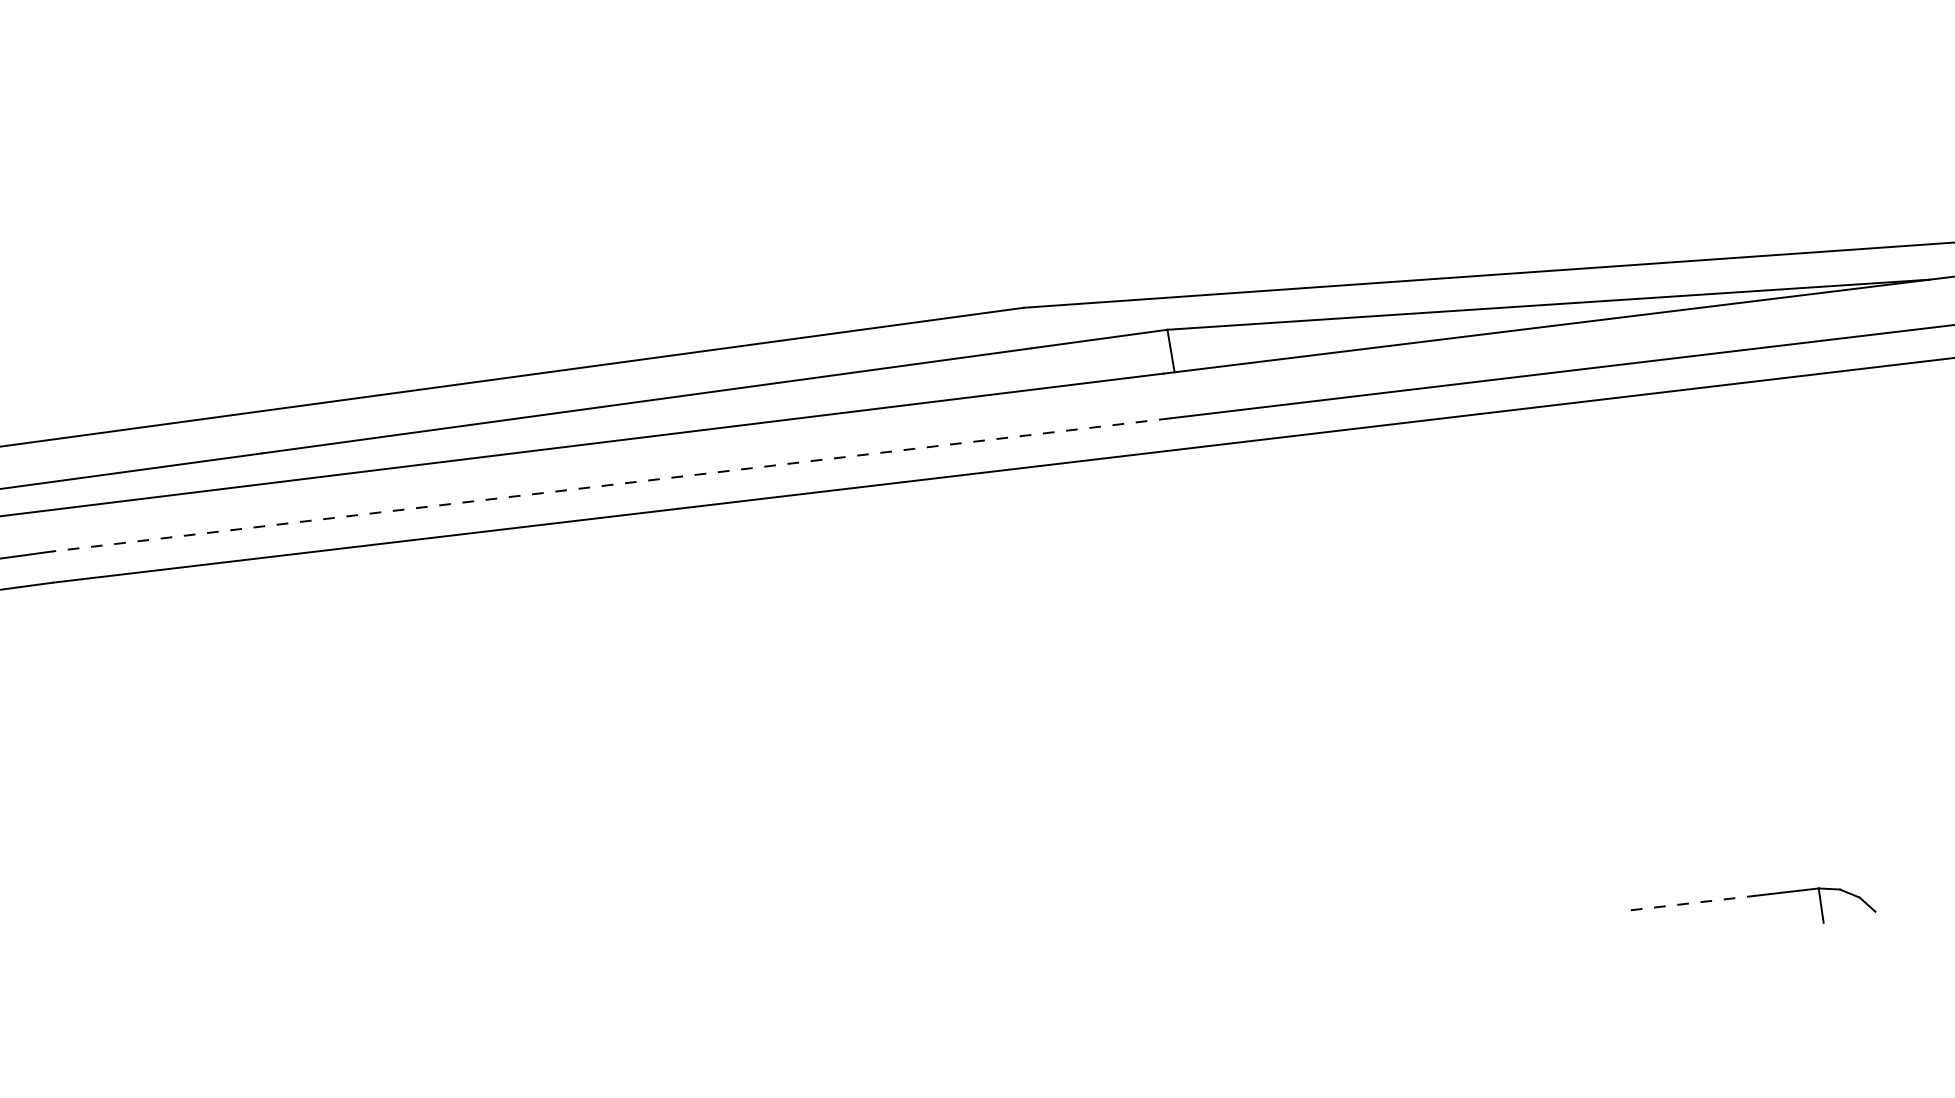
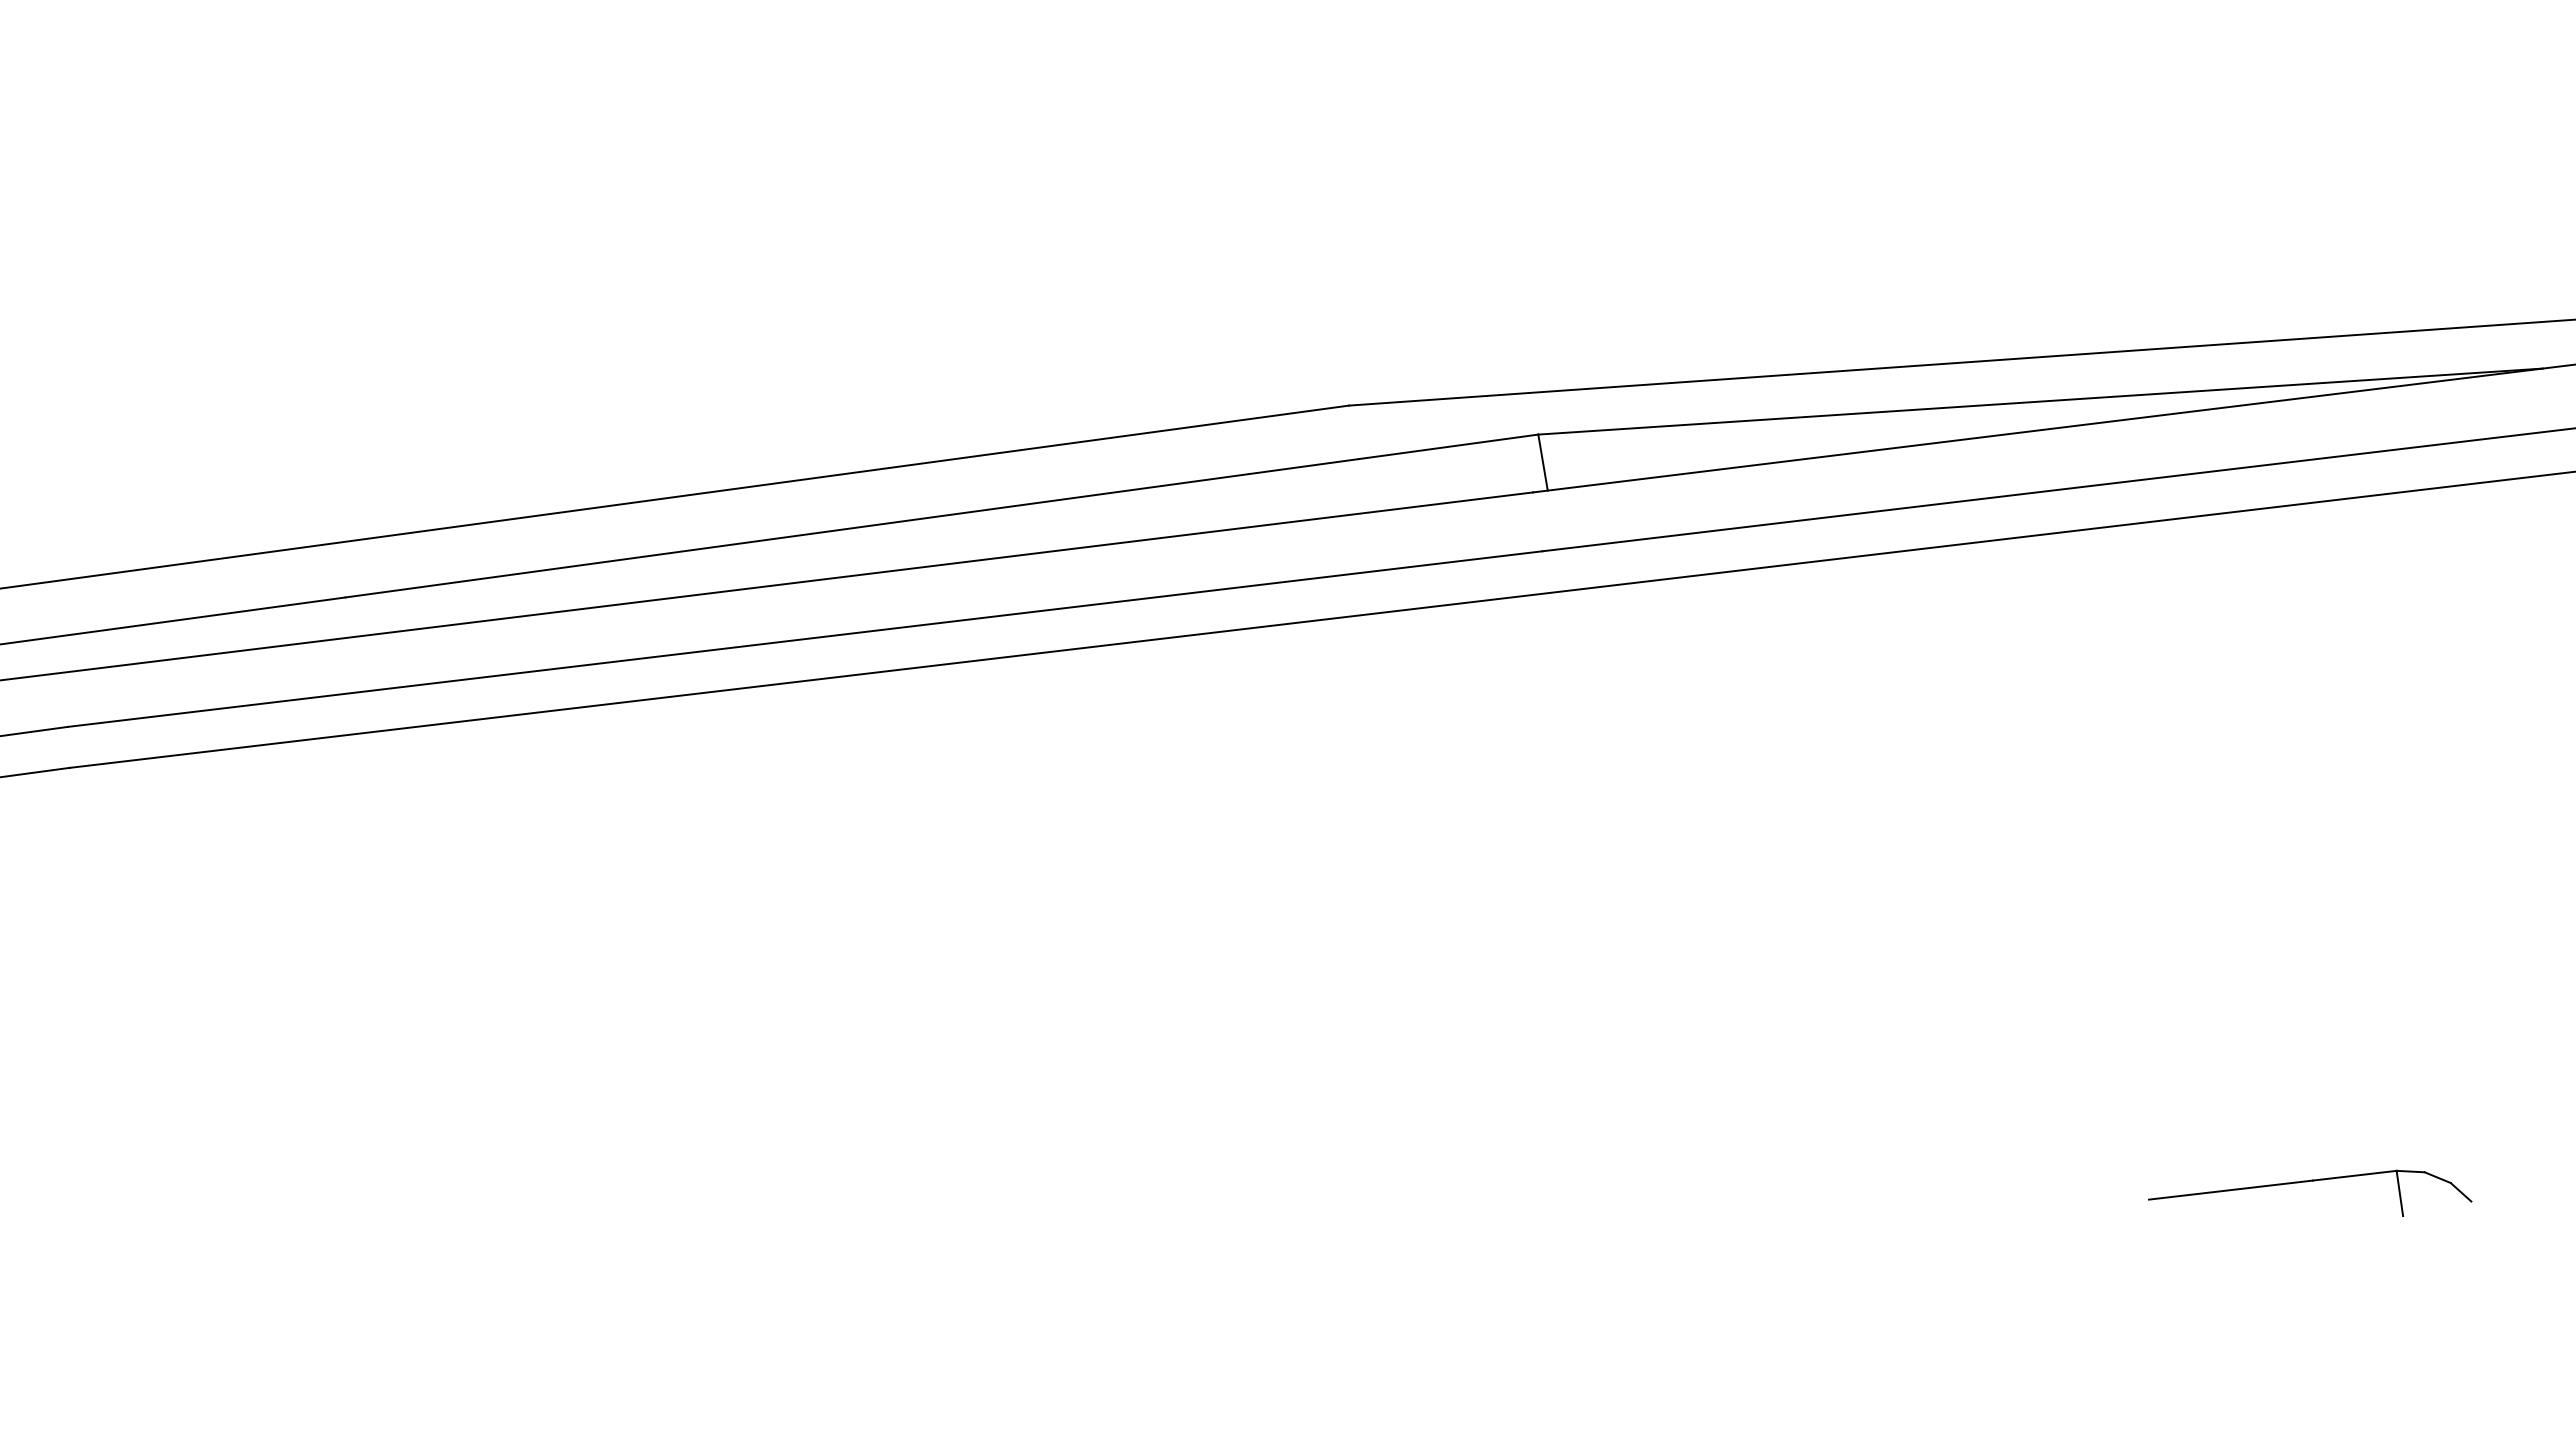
line: (610, 485) -> (804, 639), dashed -> solid
line: (1693, 903) -> (2231, 1190), dashed -> solid

